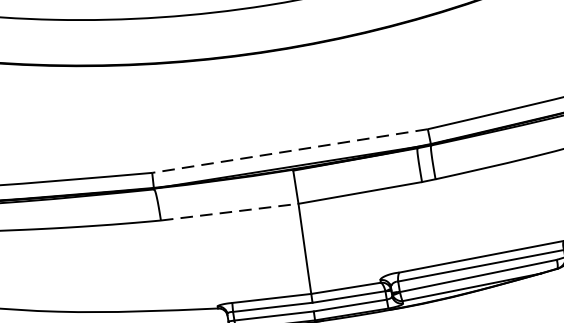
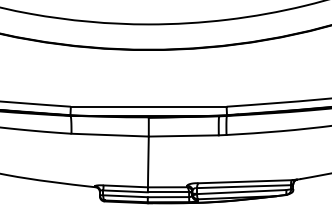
line: (289, 150) -> (148, 106), dashed -> solid
line: (230, 212) -> (110, 135), dashed -> solid

